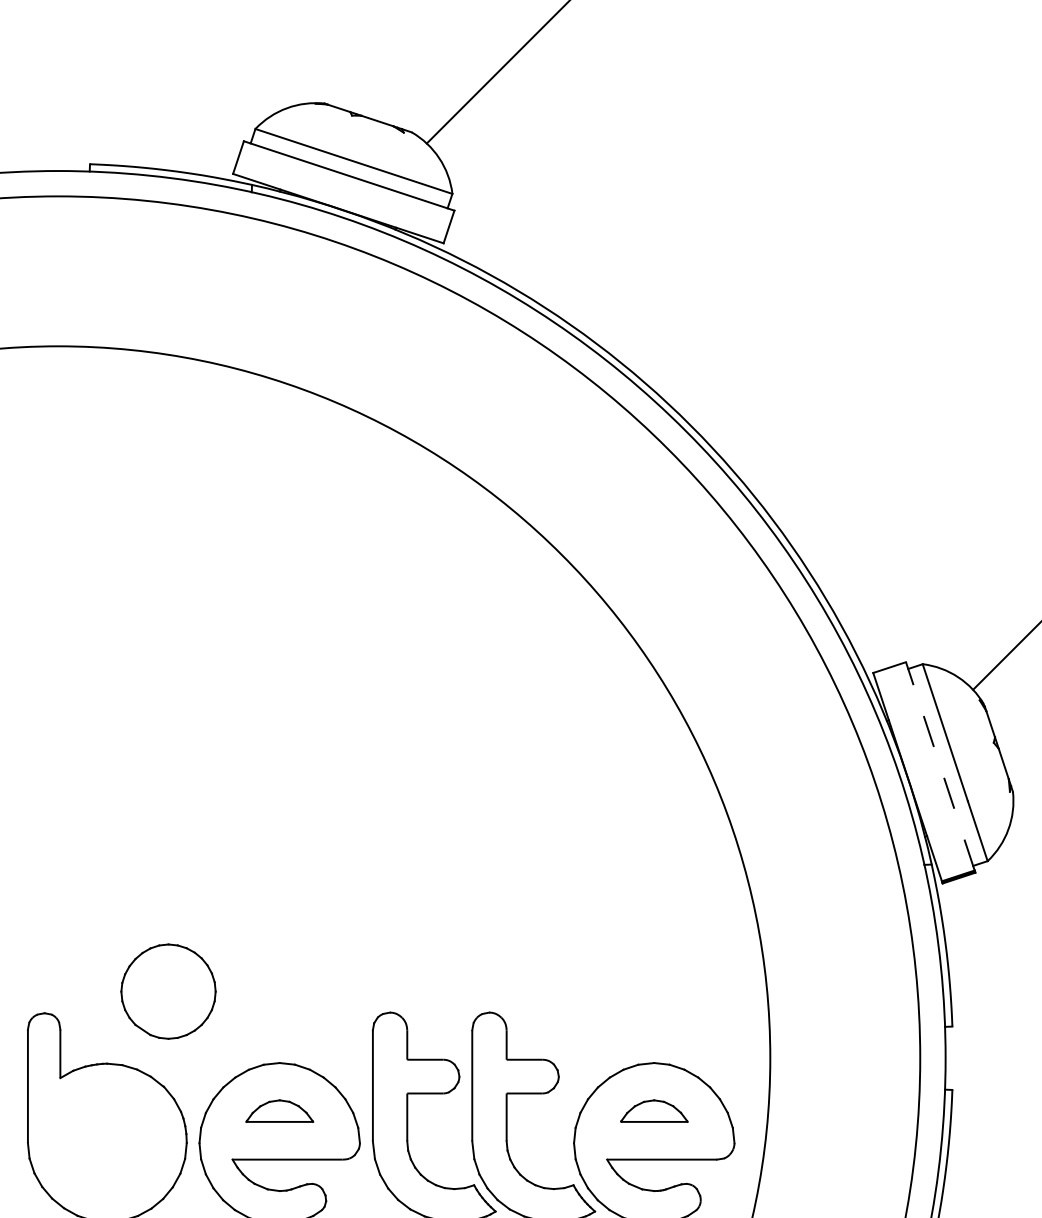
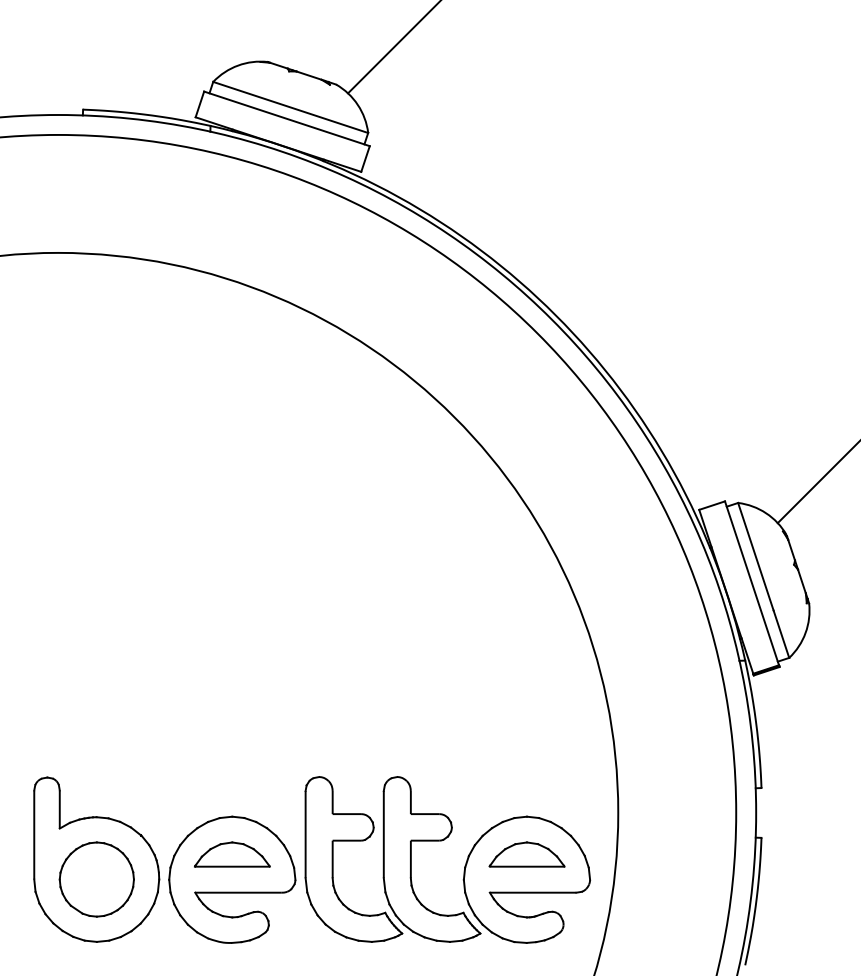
line: (939, 765) -> (751, 582), dashed -> solid
part: (168, 991) -> (96, 879), moved
part: (279, 1111) -> (232, 854), size x1.43
part: (653, 1111) -> (526, 854), size x1.43

